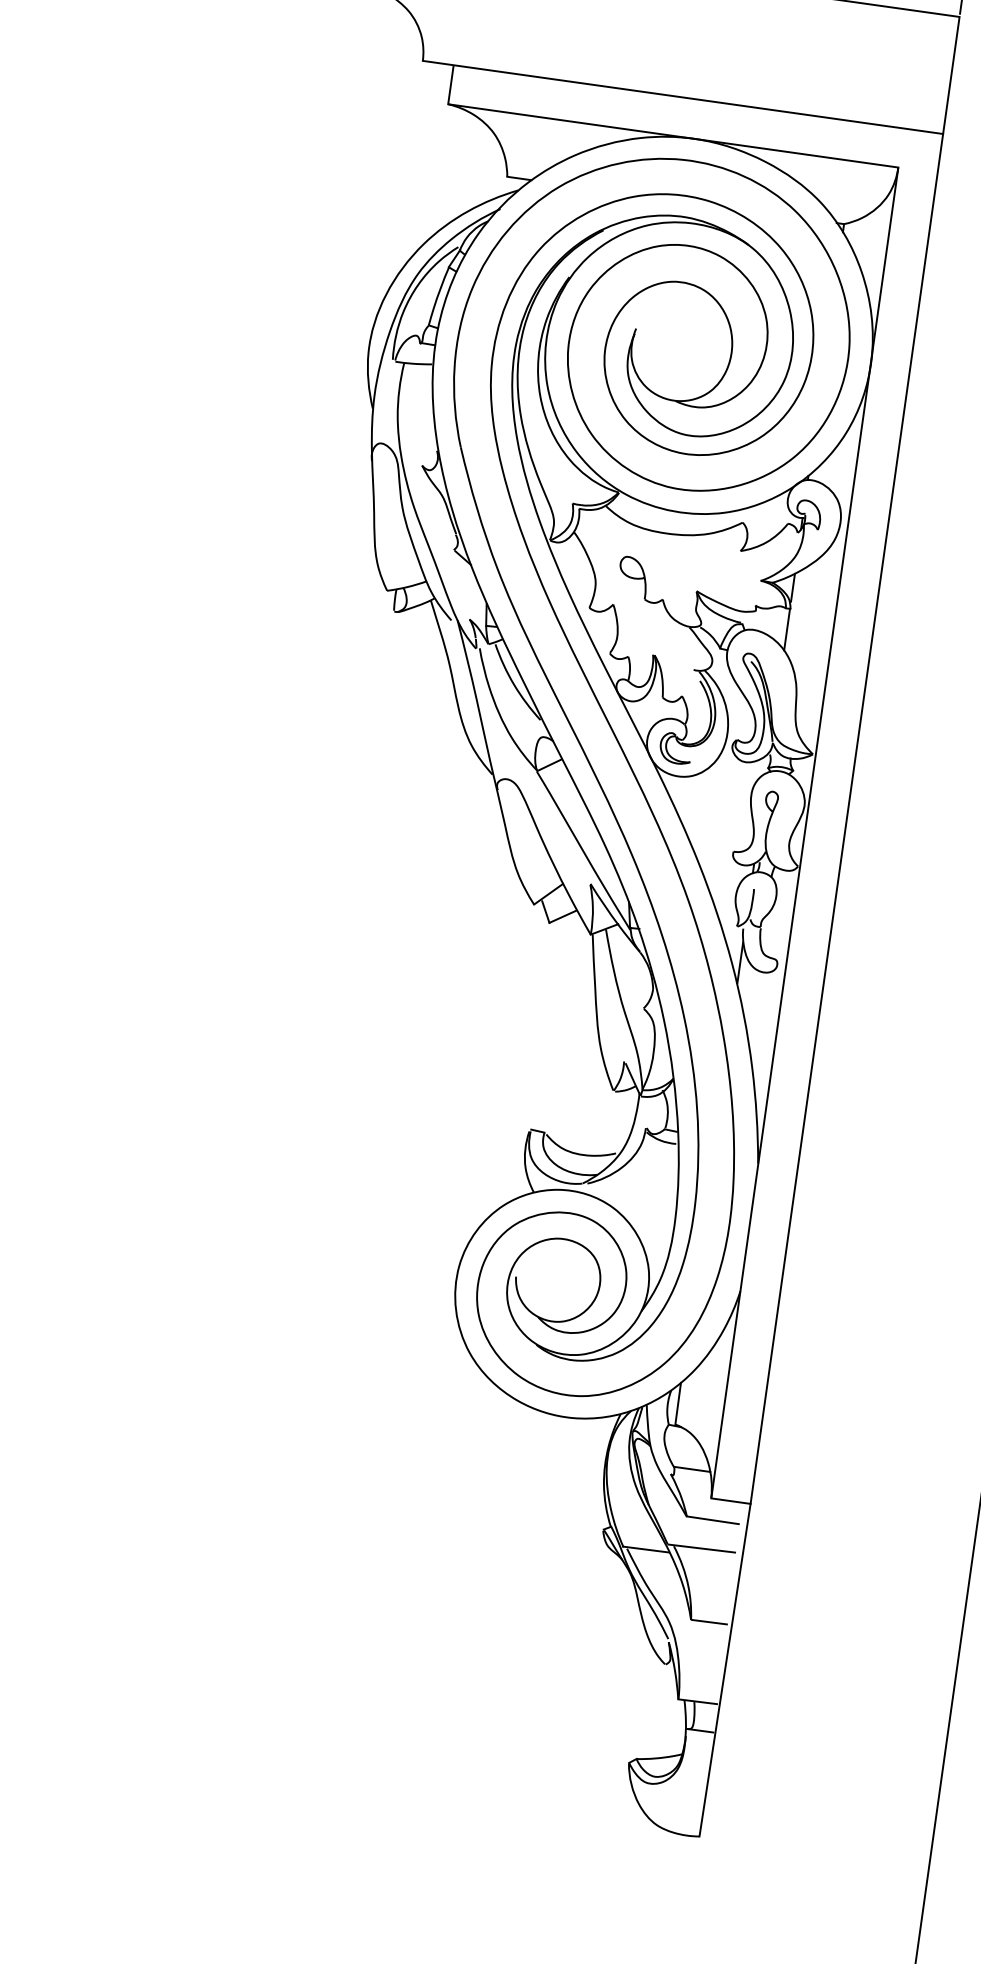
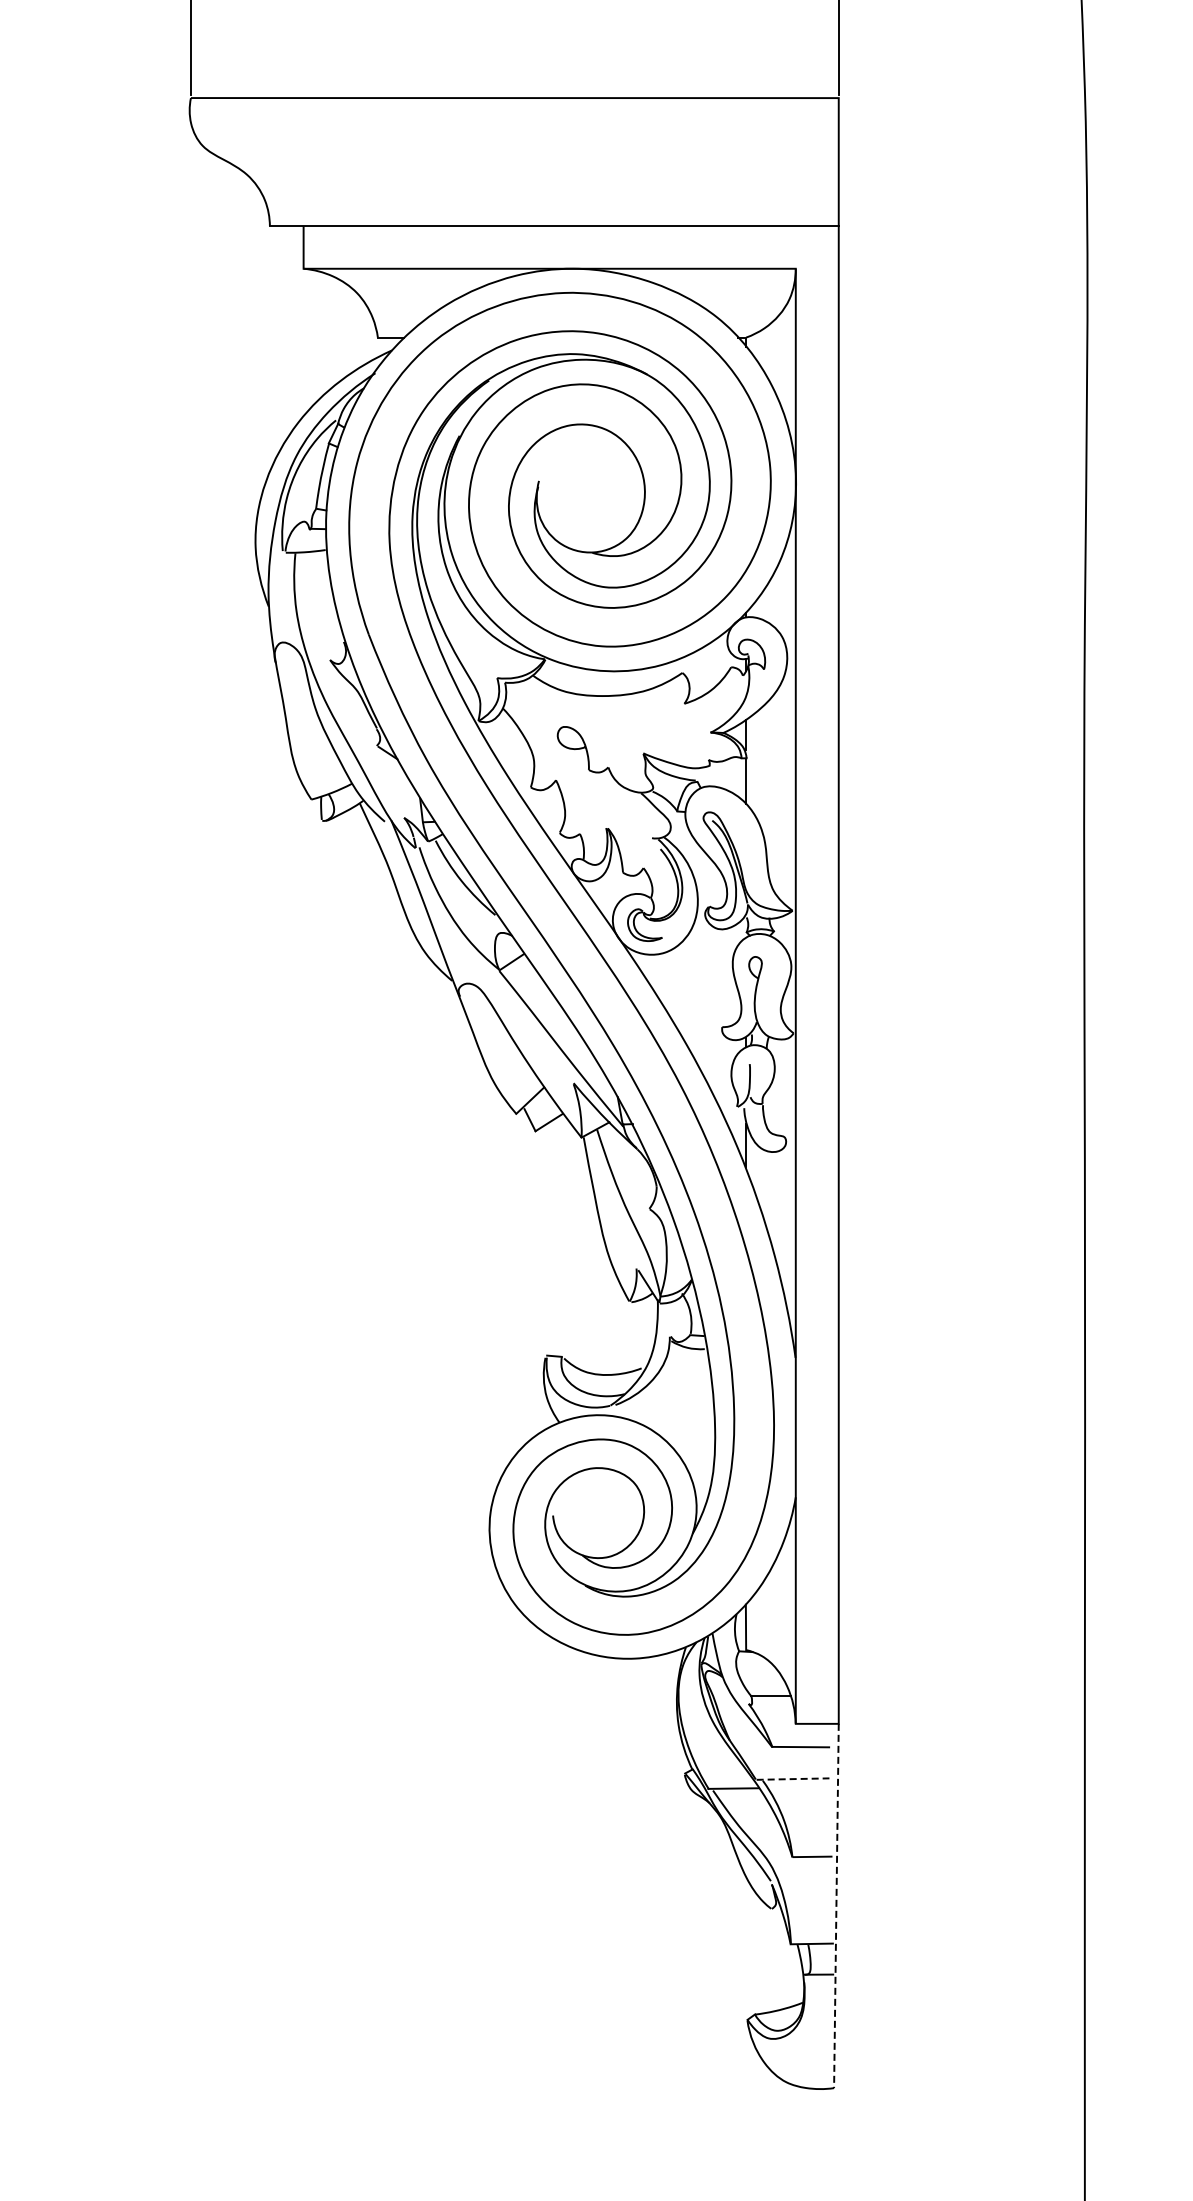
line: (702, 1548) -> (793, 1779), solid -> dashed
line: (725, 1670) -> (836, 1906), solid -> dashed

